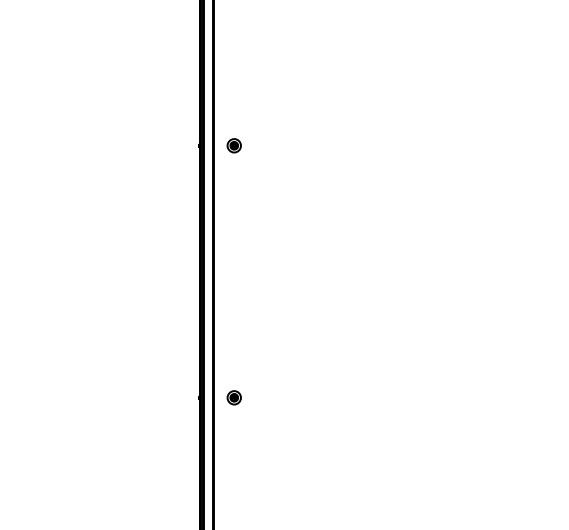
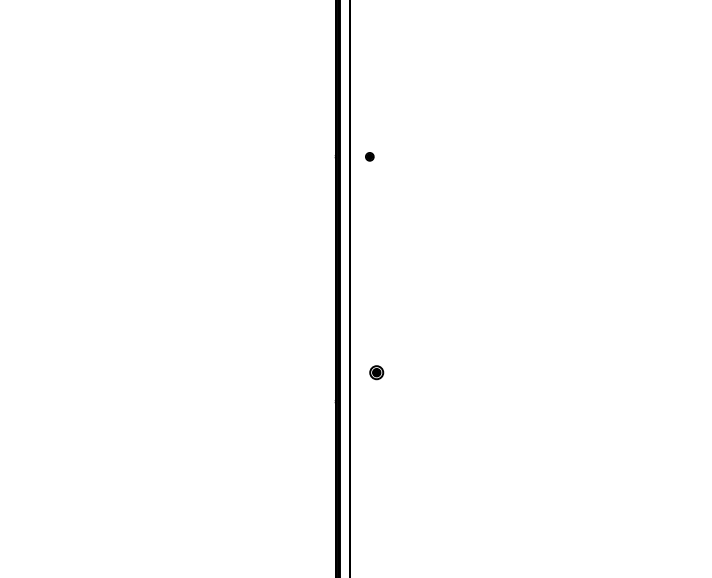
part: (234, 145) -> (369, 156), size x0.6
part: (234, 397) -> (376, 372), moved

